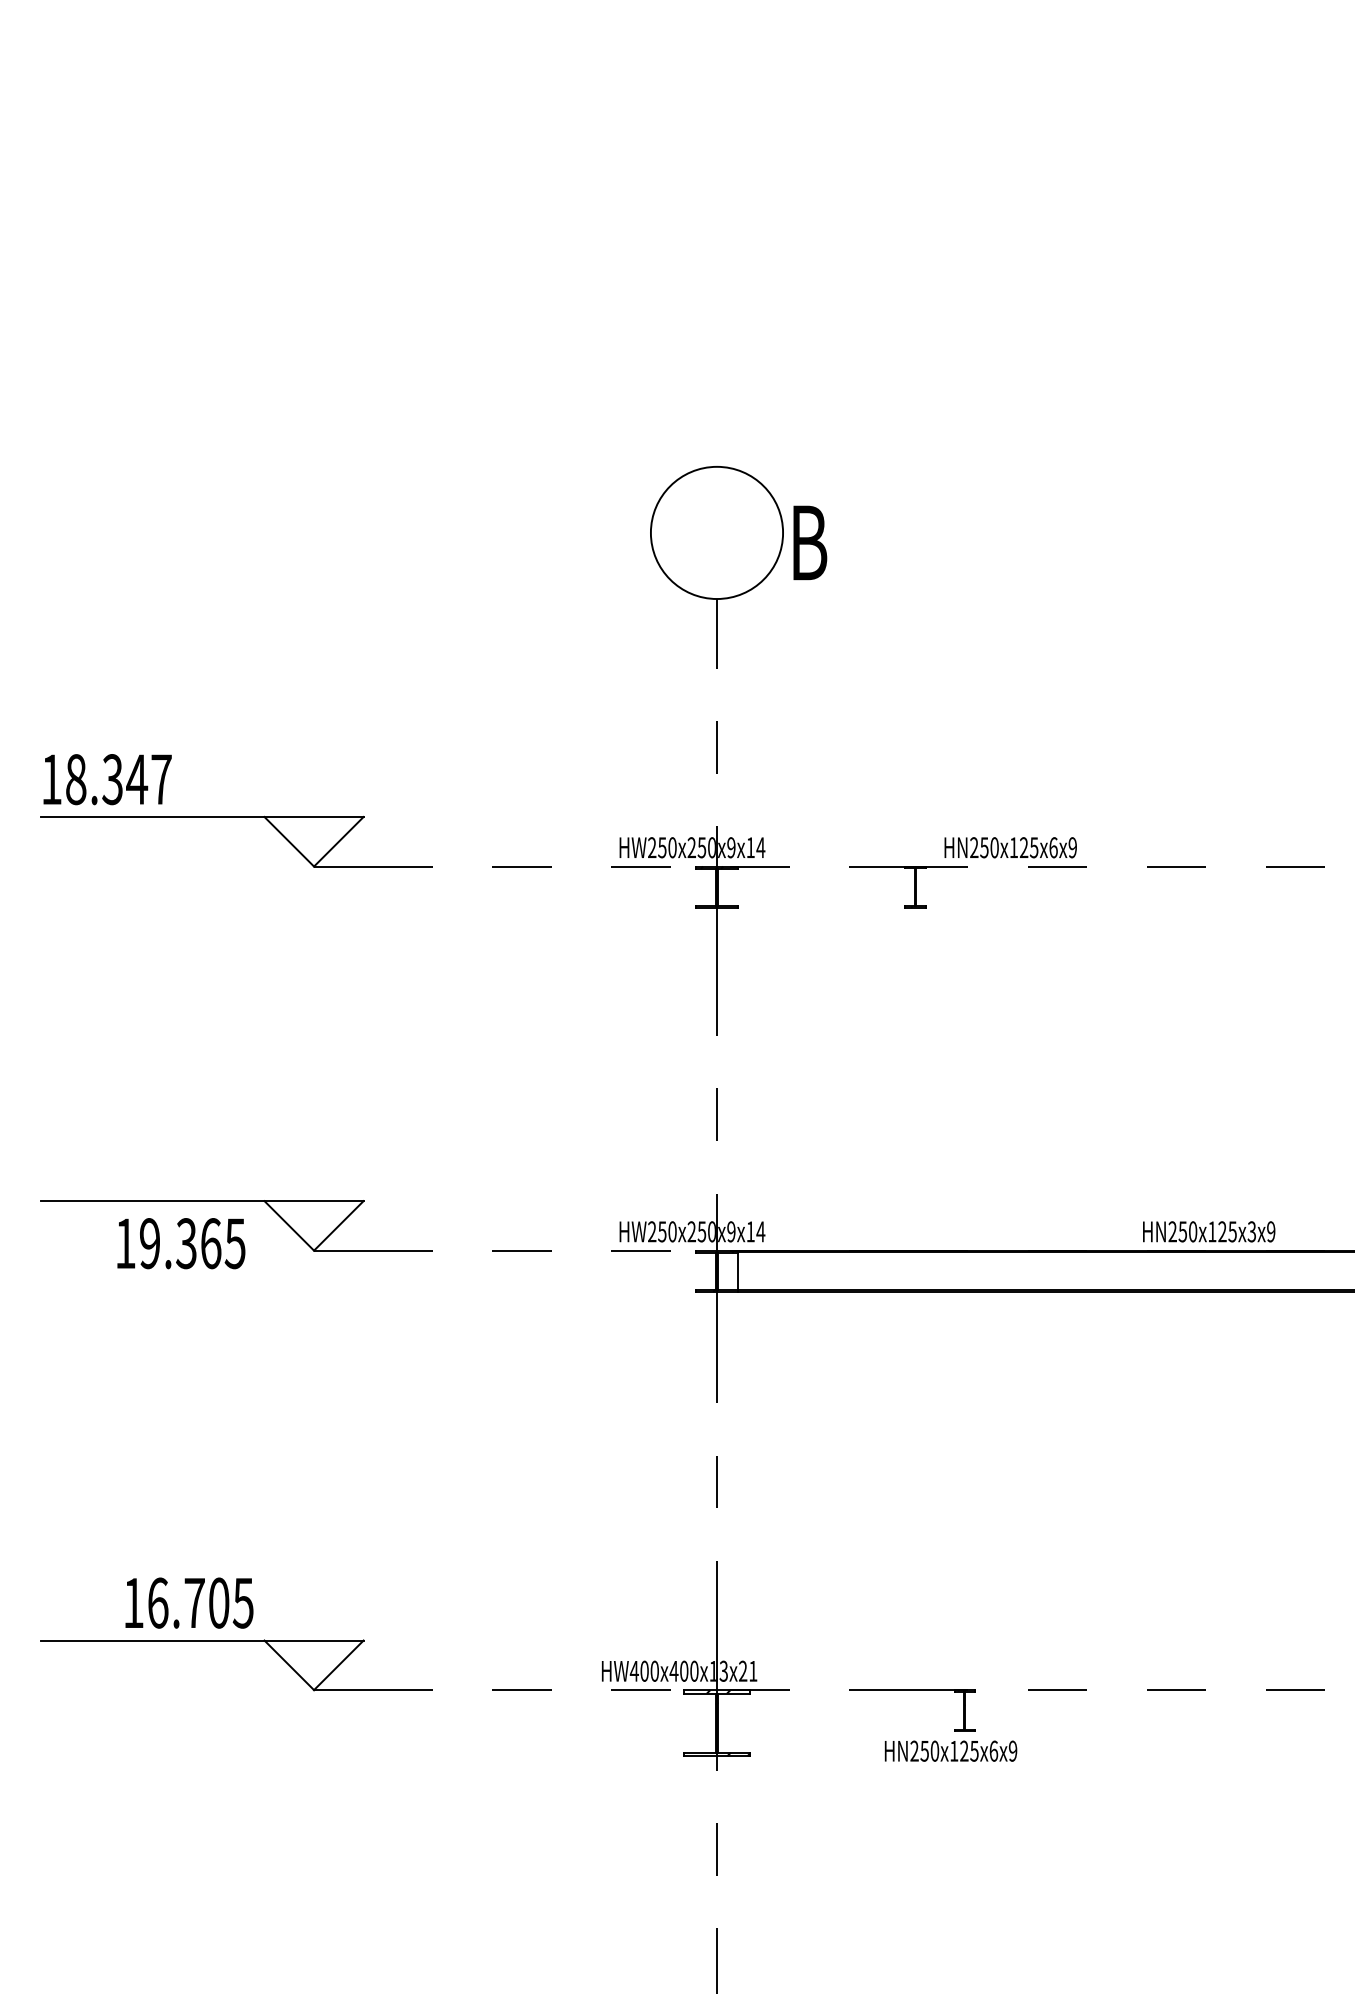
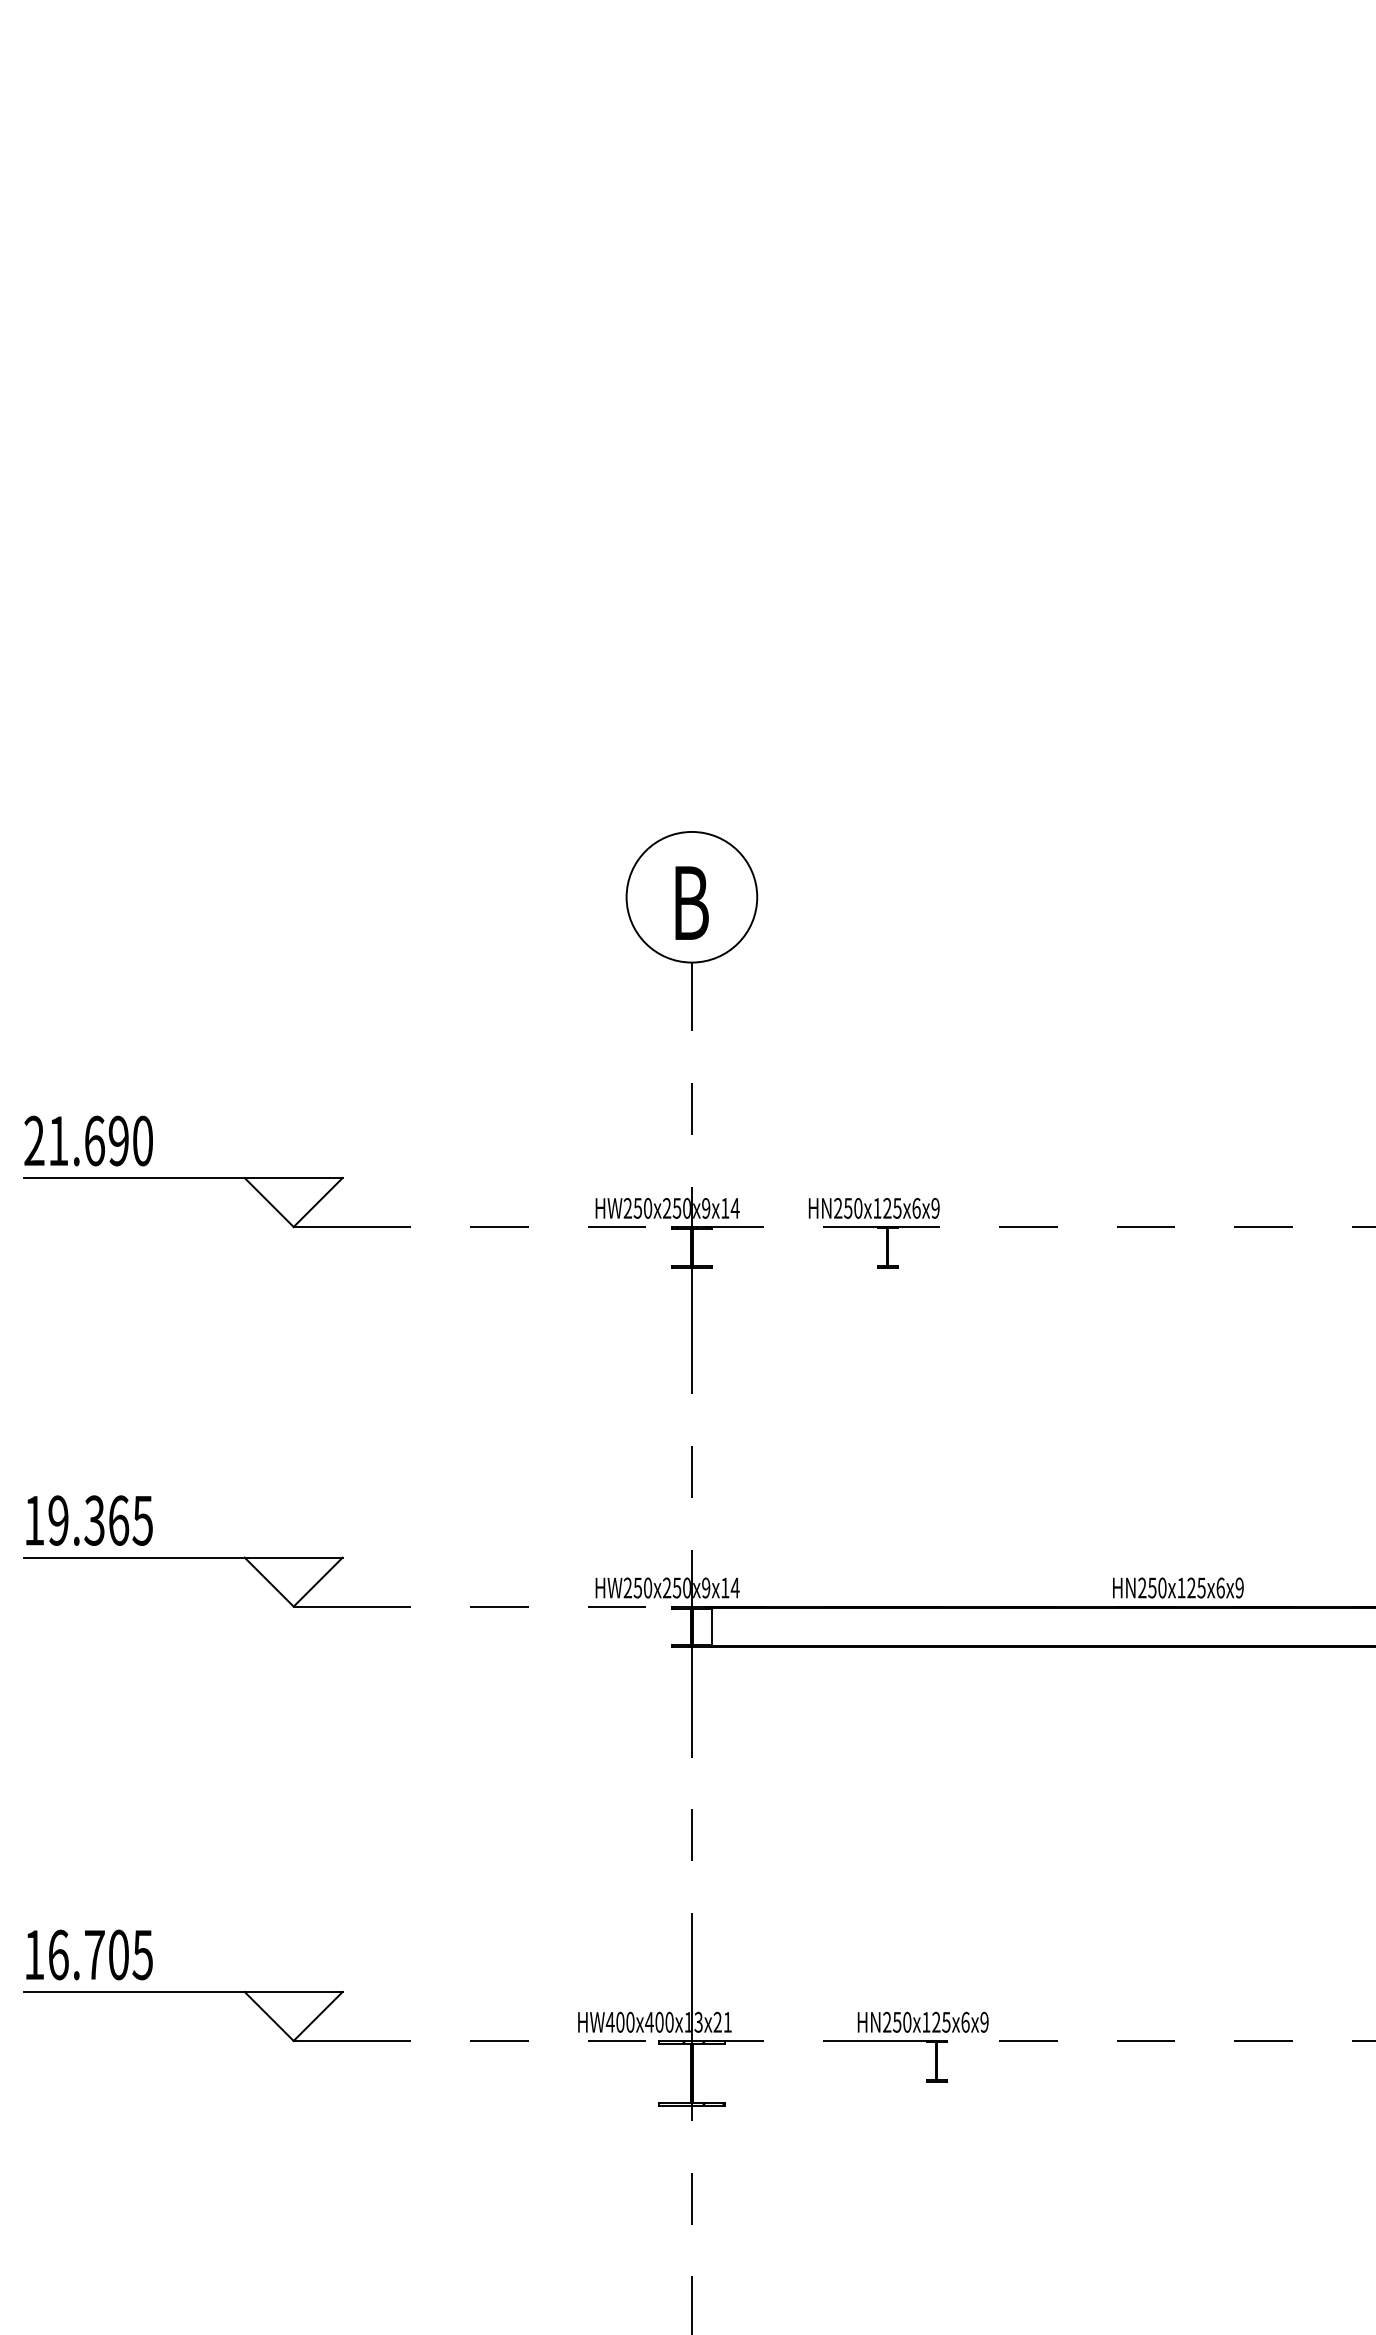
text: (809, 542) -> (691, 902), moved
text: (106, 779) -> (88, 1140), 18.347 -> 21.690
text: (1009, 847) -> (873, 1208), moved
text: (1251, 1231) -> (1220, 1587), HN250x125x3x9 -> HN250x125x6x9
text: (181, 1243) -> (89, 1520), moved
text: (189, 1602) -> (89, 1954), moved
text: (950, 1750) -> (922, 2021), moved

